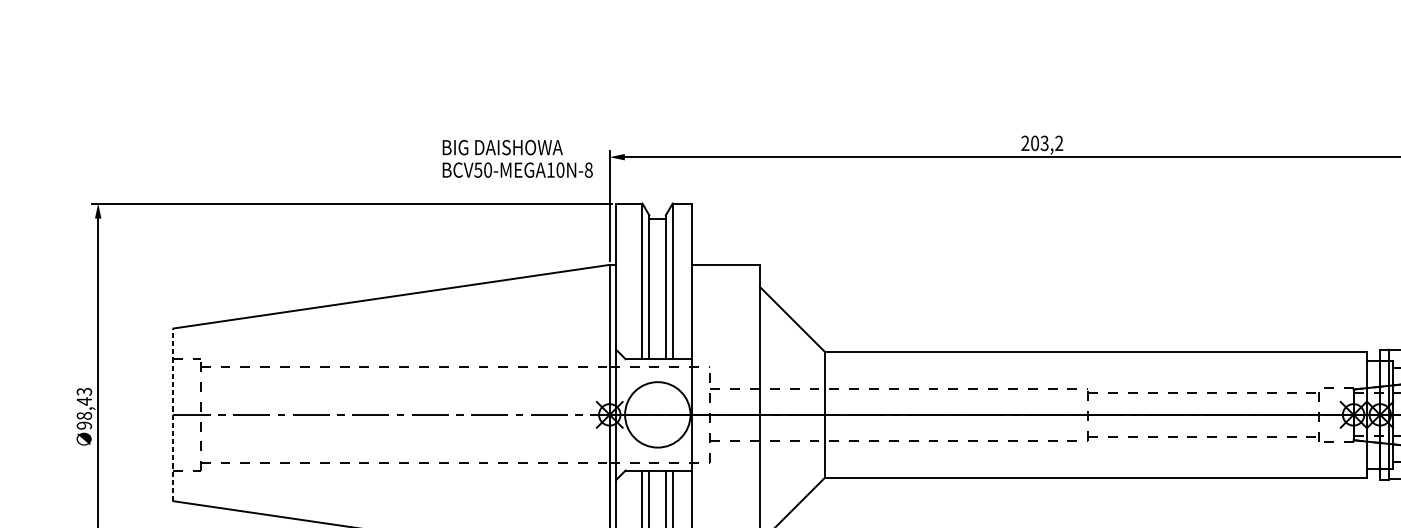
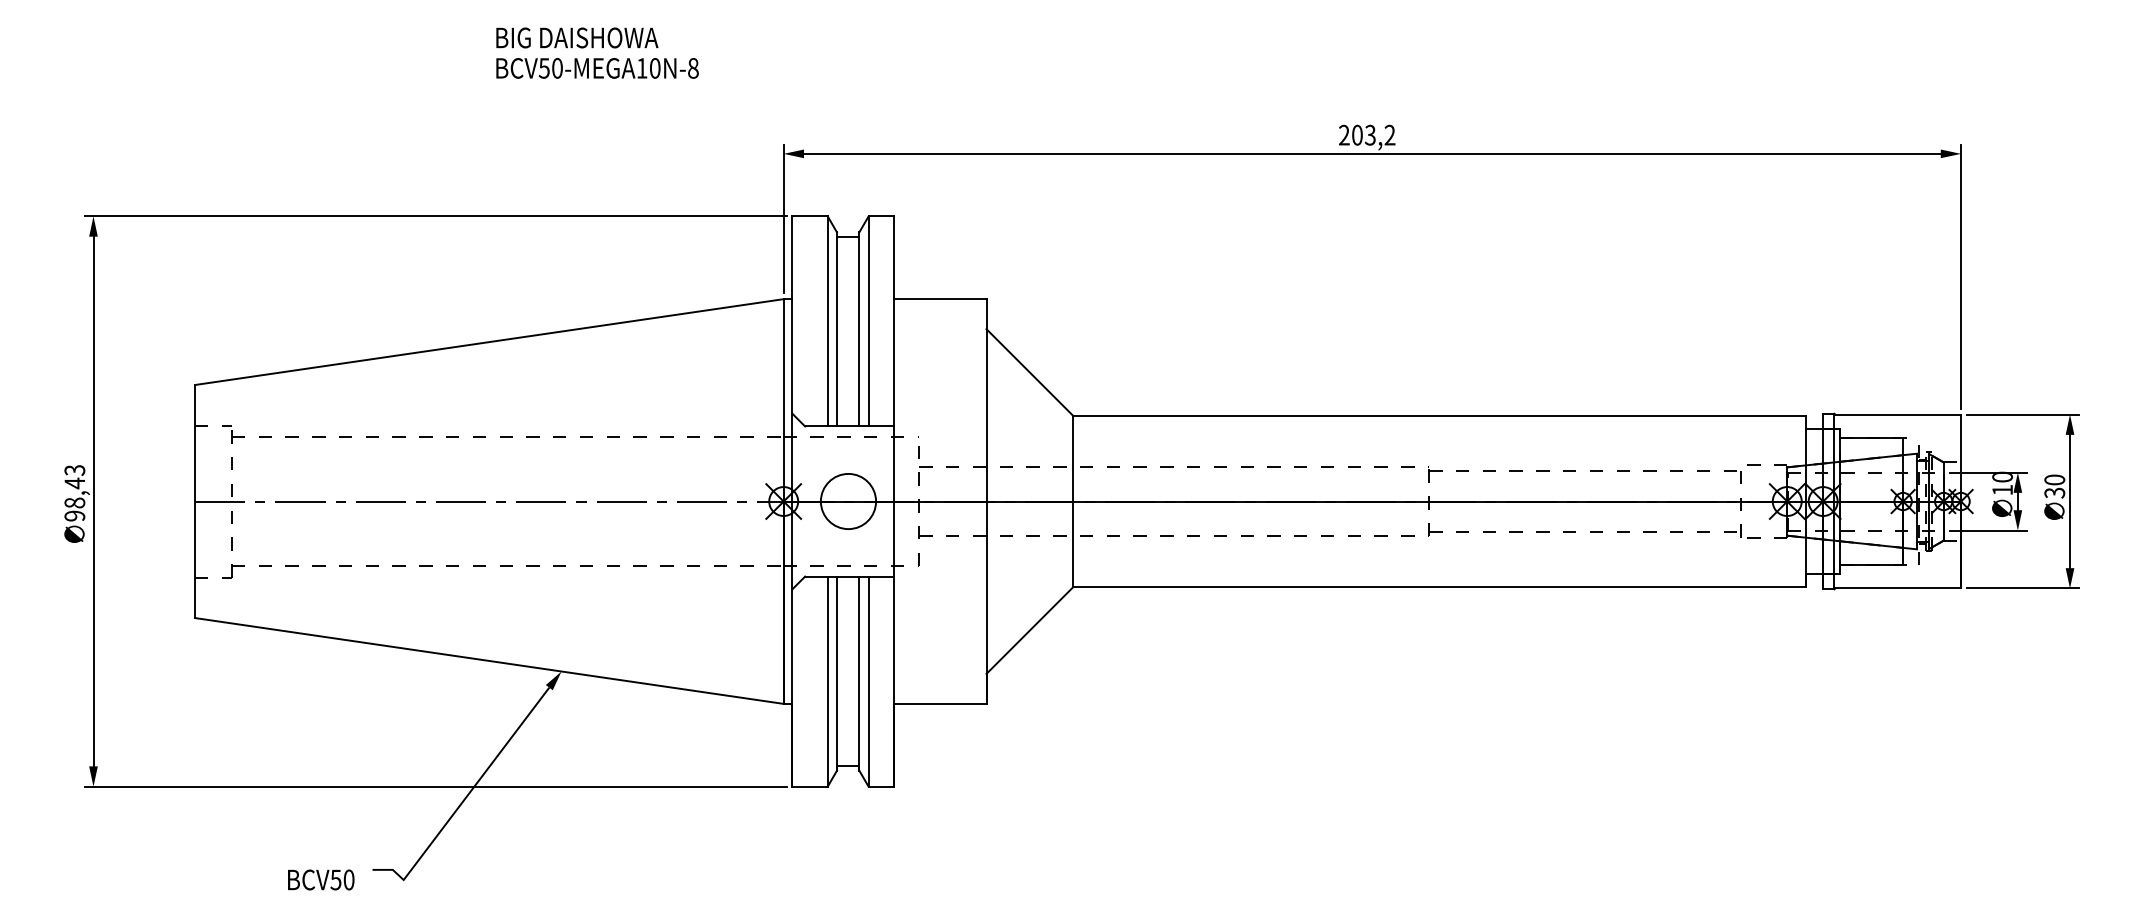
text: (517, 158) -> (597, 52), moved
line: (173, 414) -> (195, 501), dashed -> solid
circle: (657, 414) -> (848, 501), size x0.62

